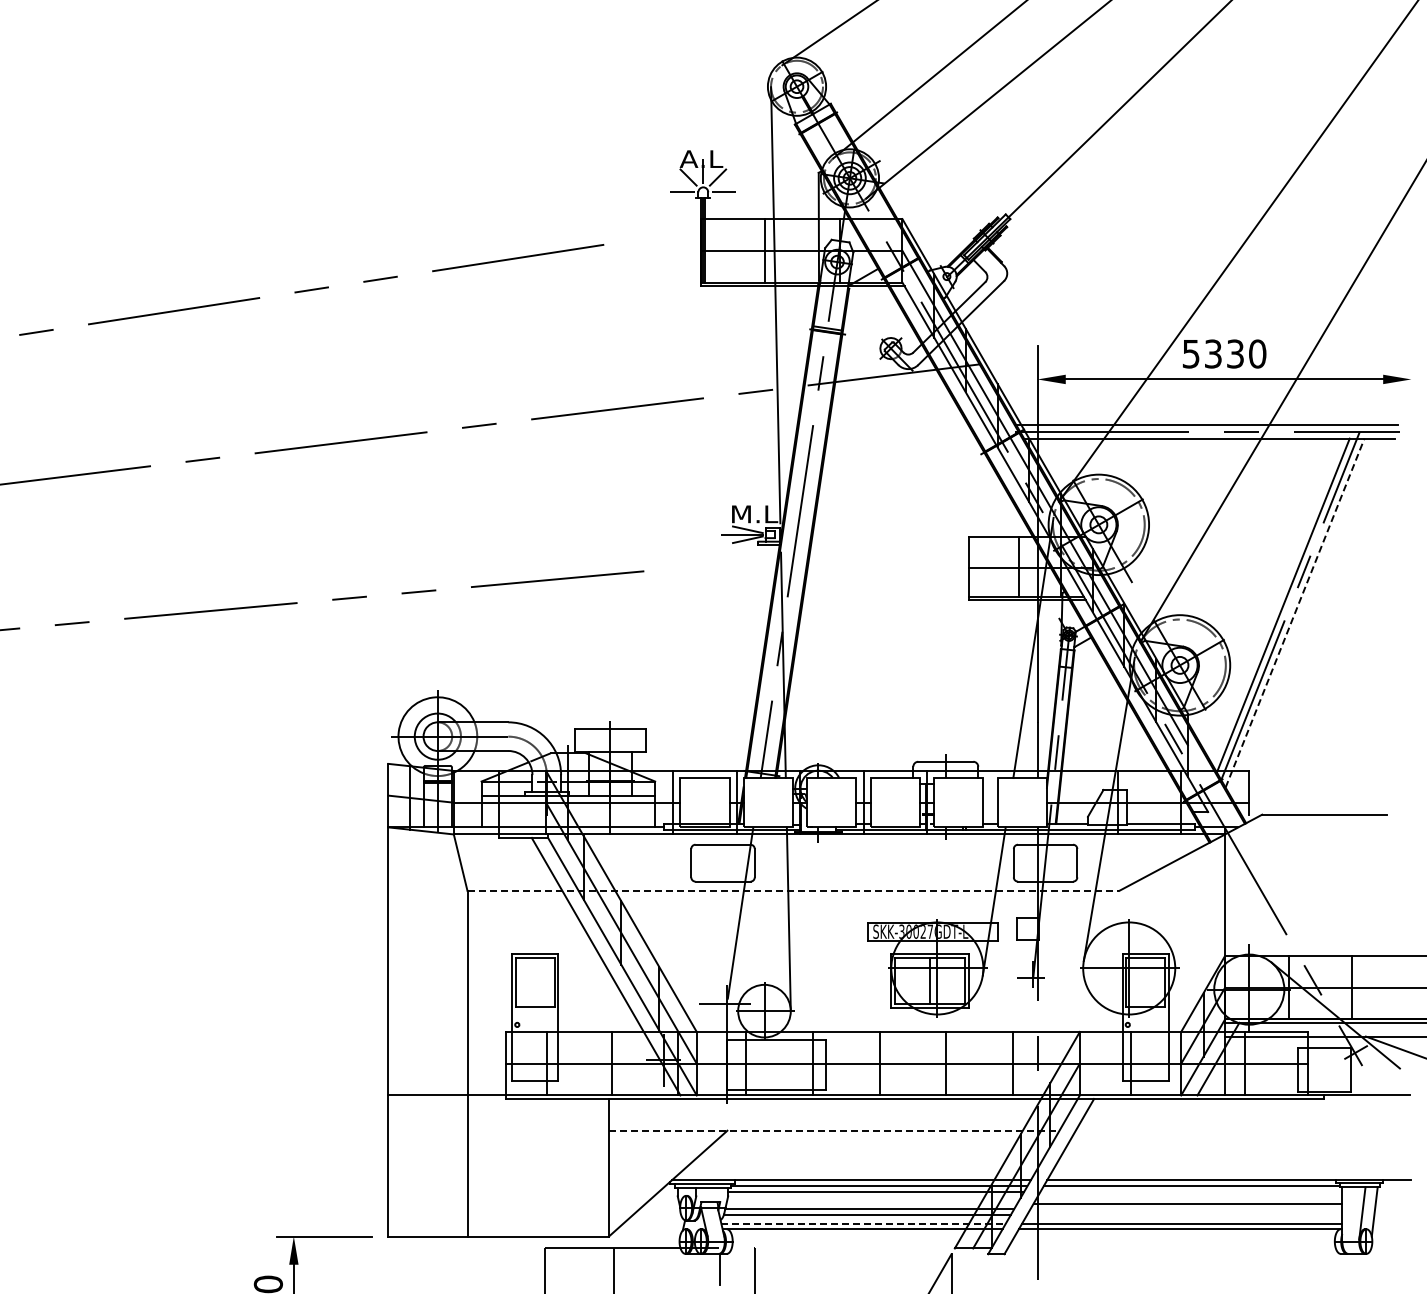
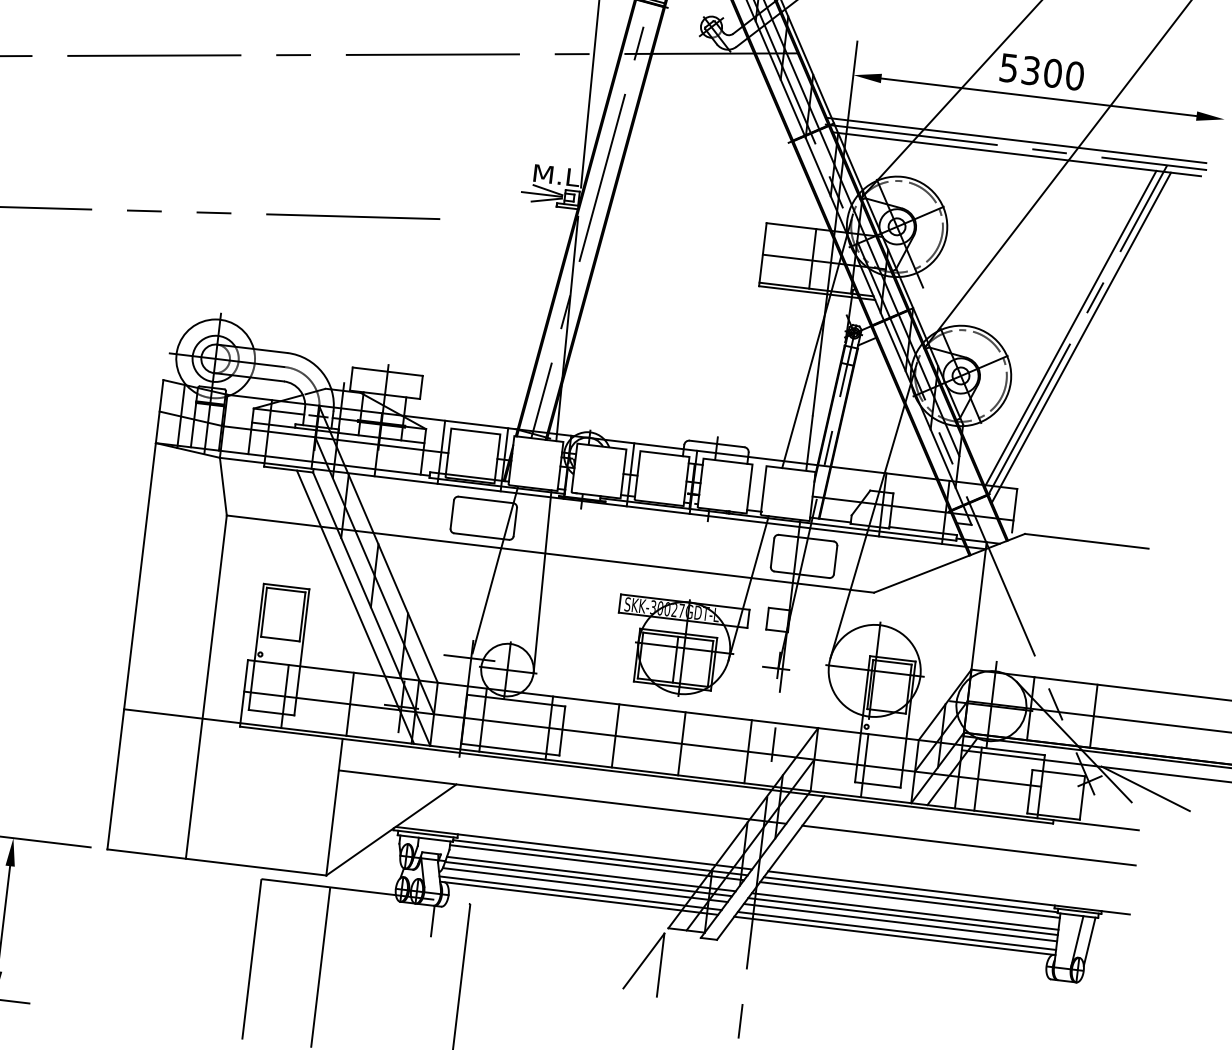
text: (1235, 353) -> (1053, 72), 5330 -> 5300
line: (1295, 613) -> (1081, 338), dashed -> solid
line: (793, 890) -> (550, 553), dashed -> solid
line: (834, 1130) -> (562, 796), dashed -> solid
line: (1243, 1130) -> (968, 845), added
line: (1191, 1191) -> (910, 899), added
line: (871, 1203) -> (590, 873), added
line: (1186, 1209) -> (903, 917), added
line: (1184, 1215) -> (900, 922), added
line: (864, 1224) -> (581, 893), dashed -> solid

